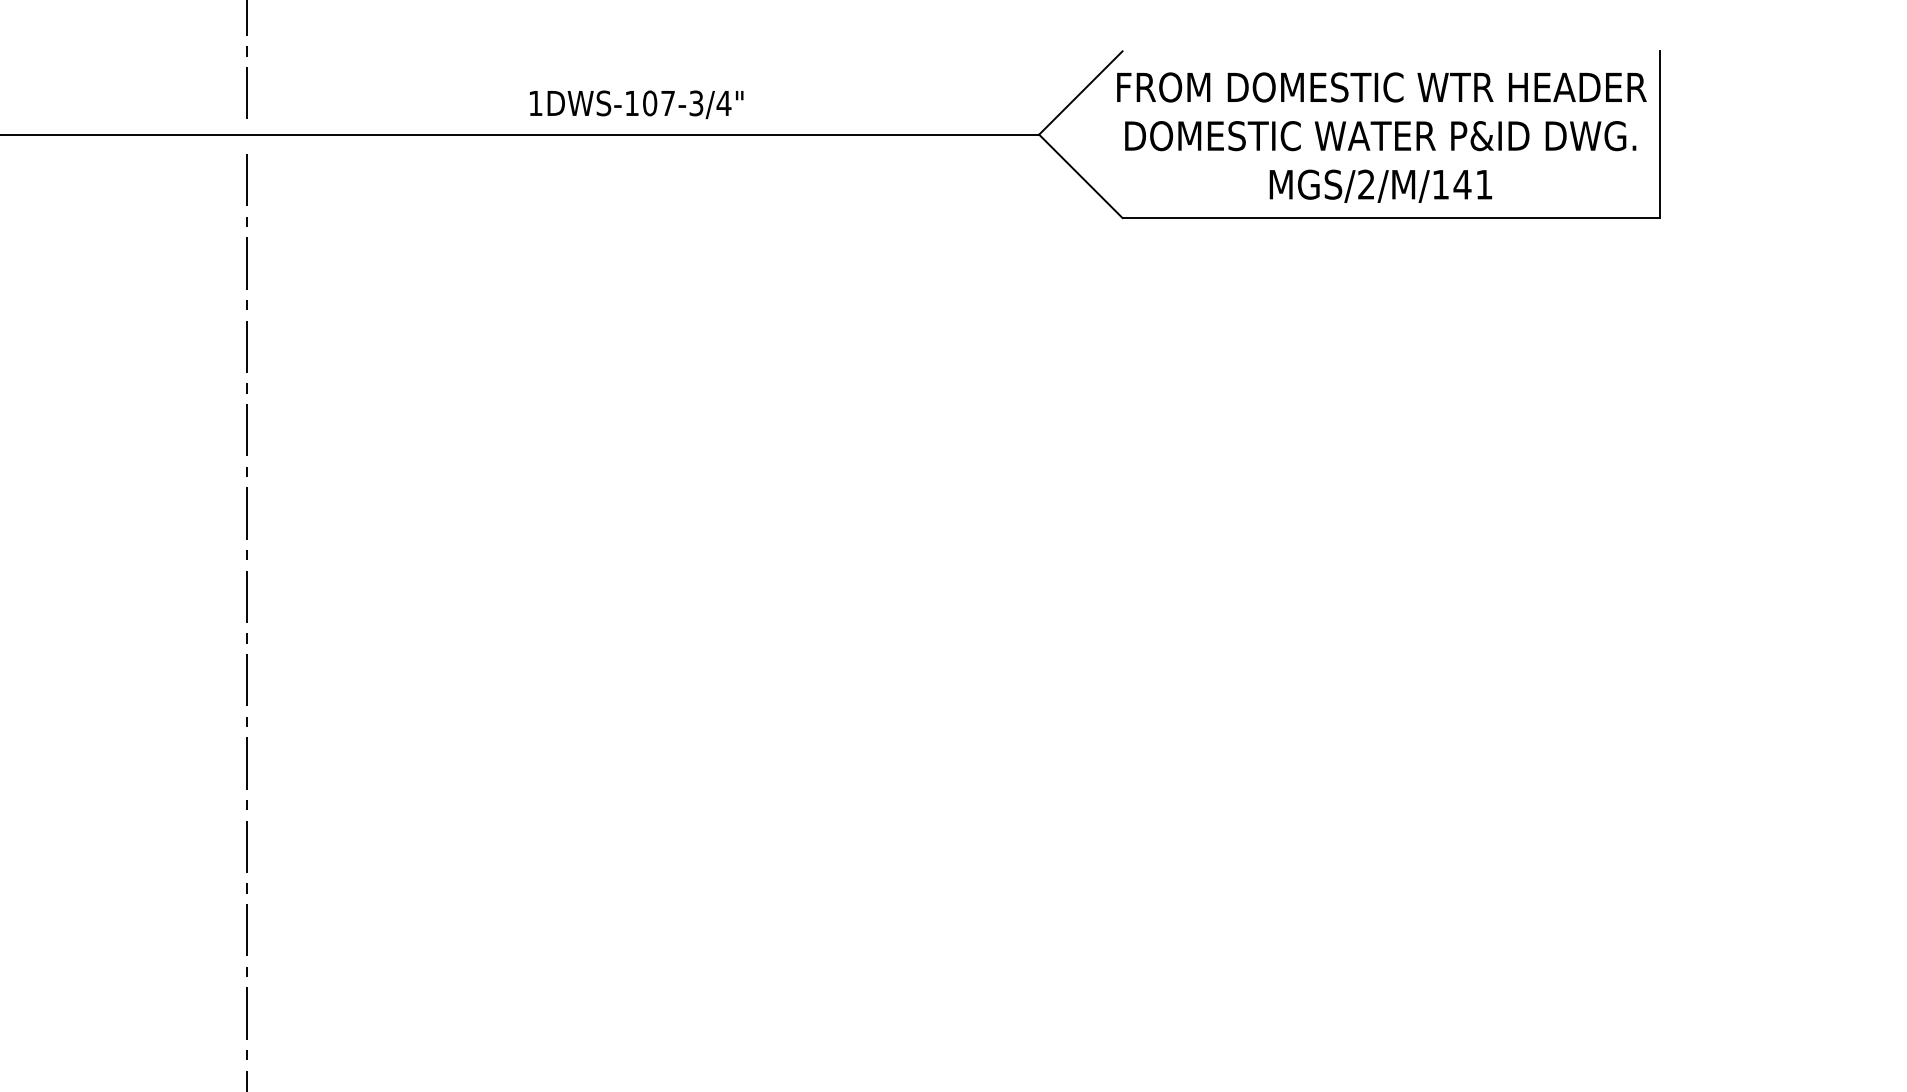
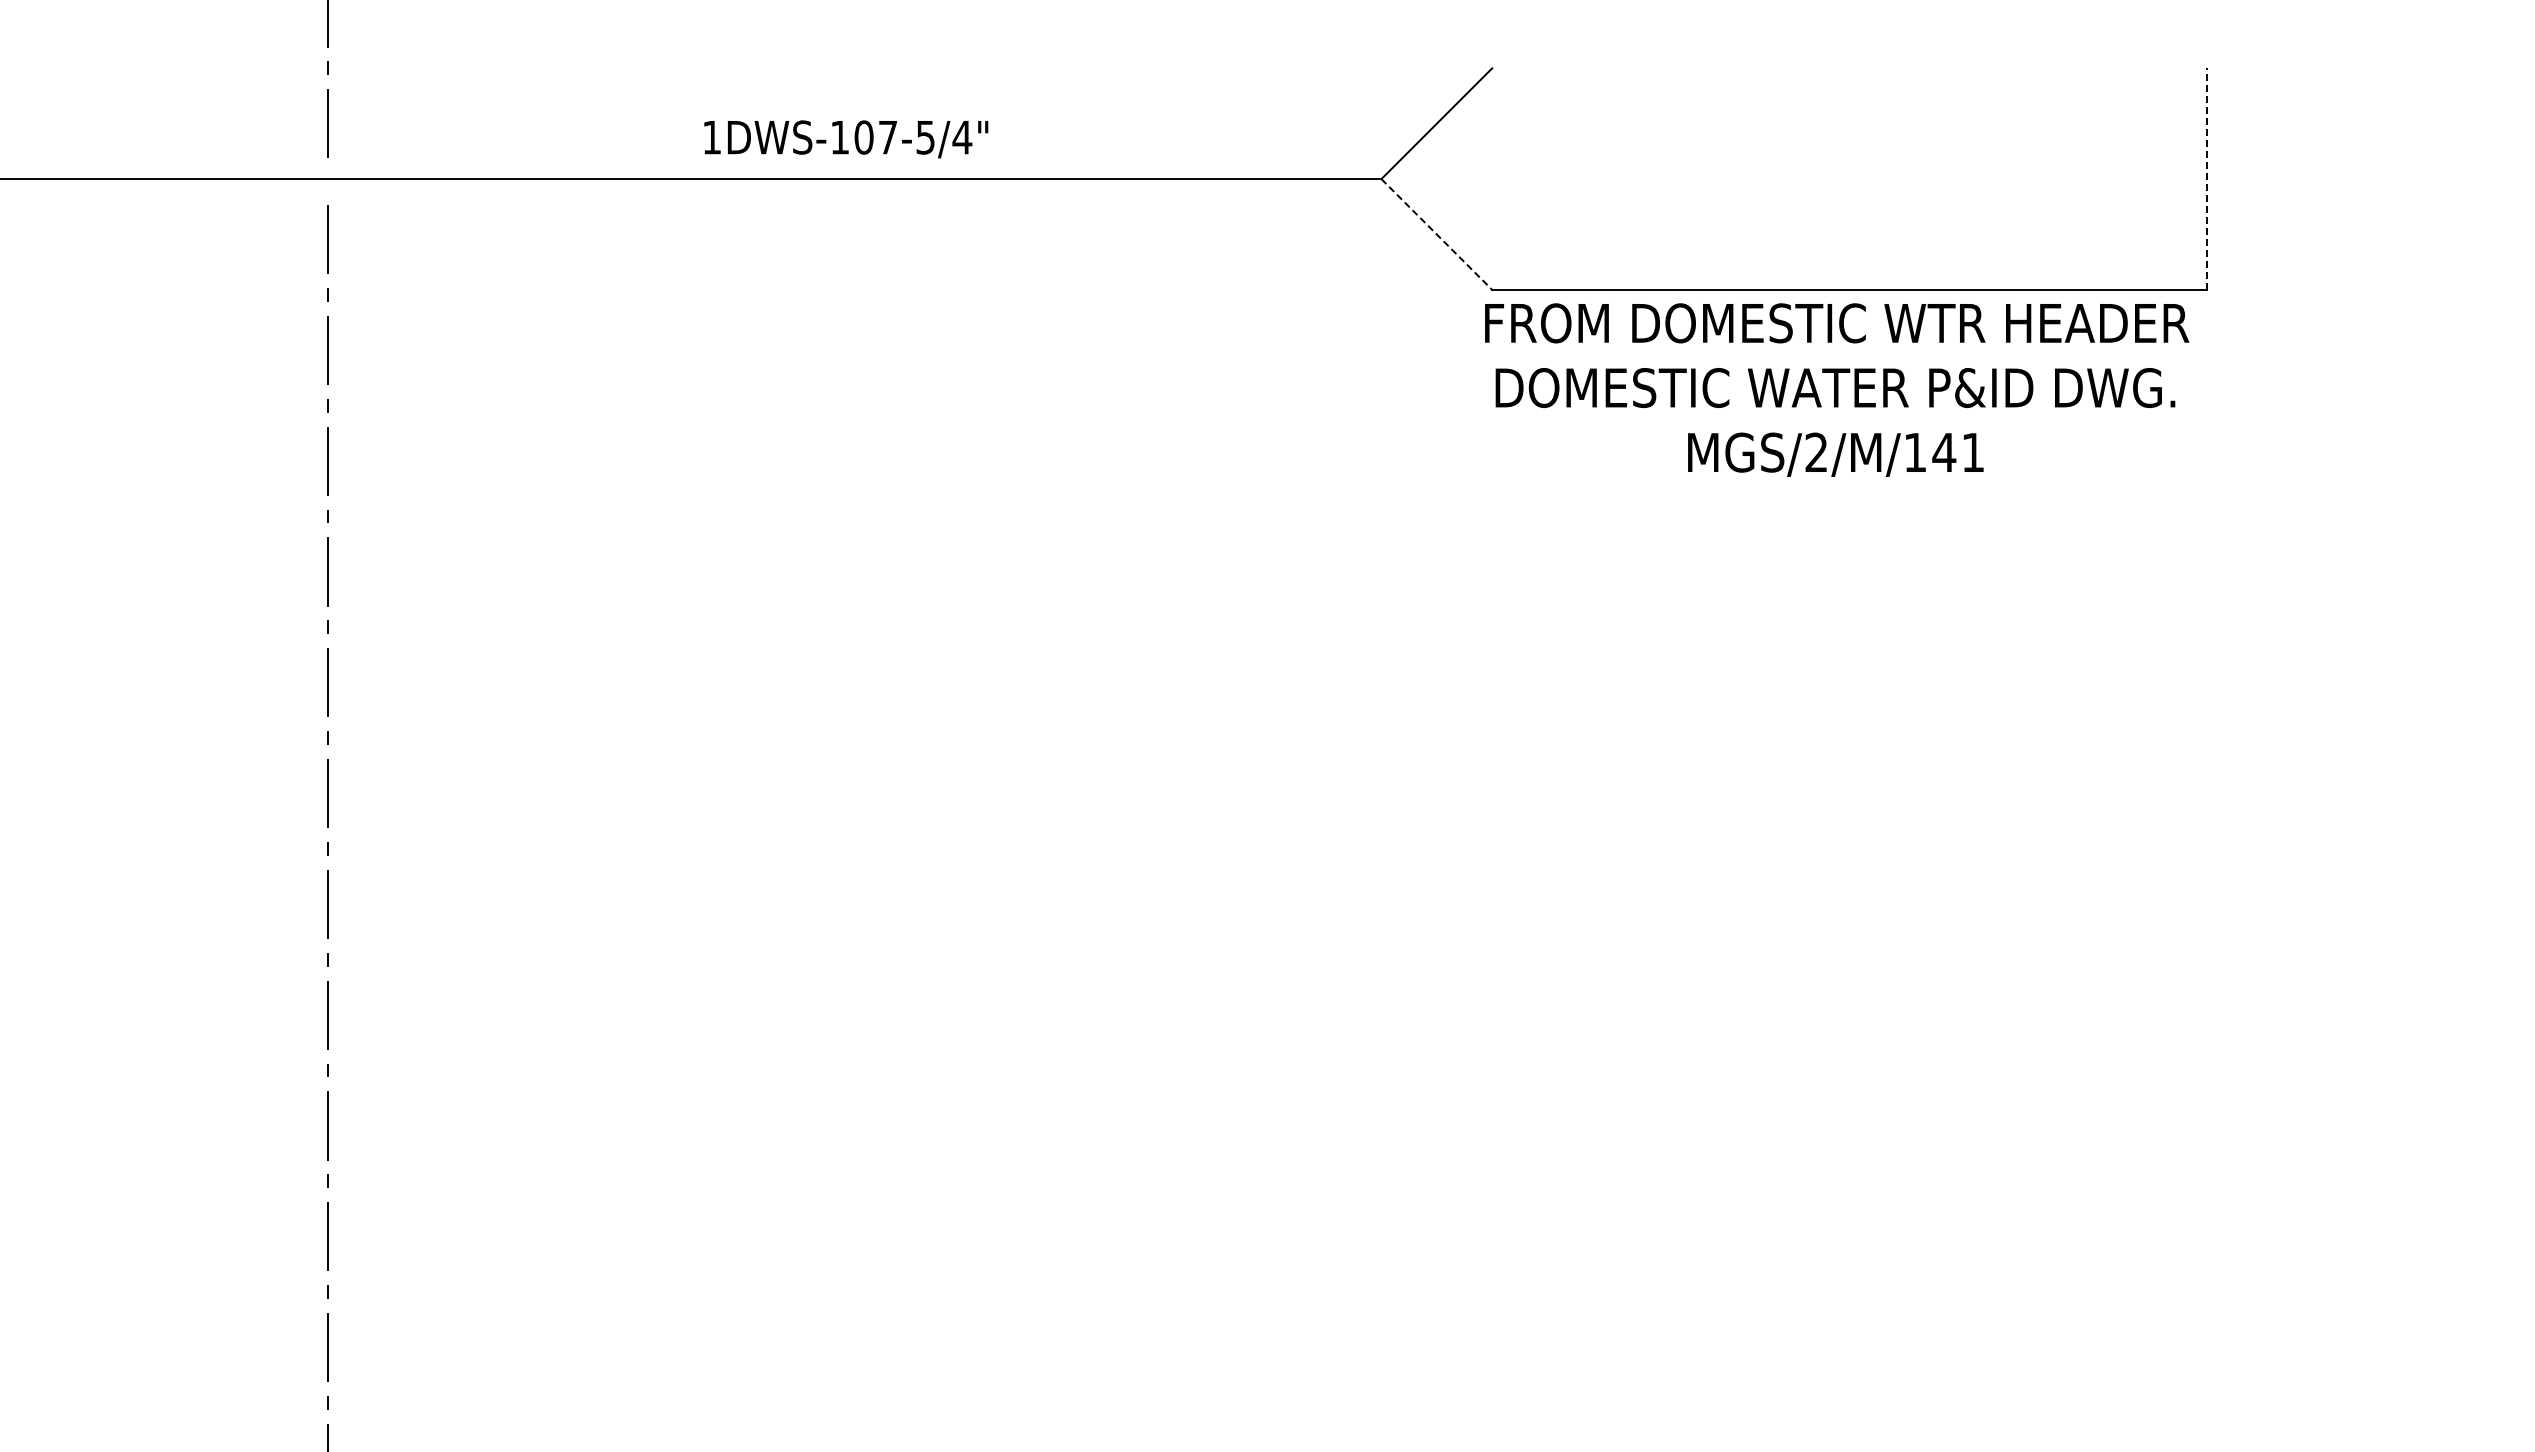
text: (696, 103) -> (925, 137), 1DWS-107-3/4" -> 1DWS-107-5/4"
line: (1659, 134) -> (2206, 179), solid -> dashed
text: (1382, 137) -> (1837, 389), moved
line: (1081, 176) -> (1437, 234), solid -> dashed

